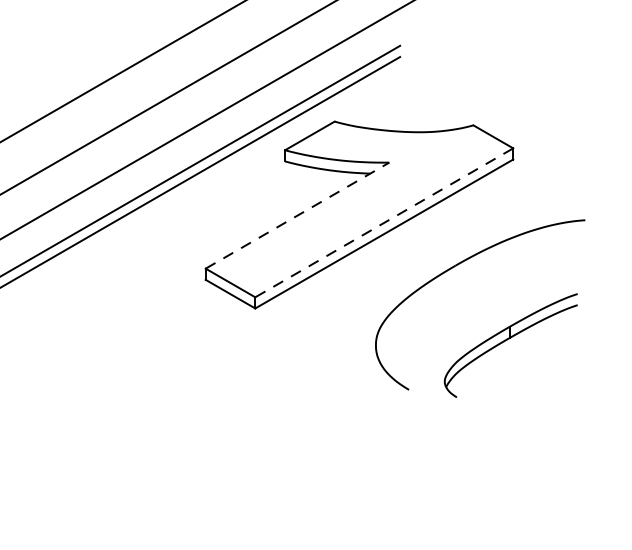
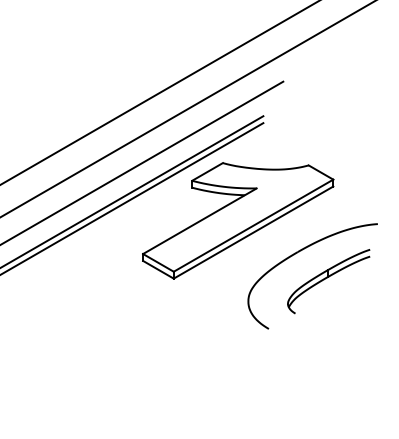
line: (296, 216) -> (199, 221), dashed -> solid
line: (384, 222) -> (253, 225), dashed -> solid
part: (510, 345) -> (328, 281), moved

